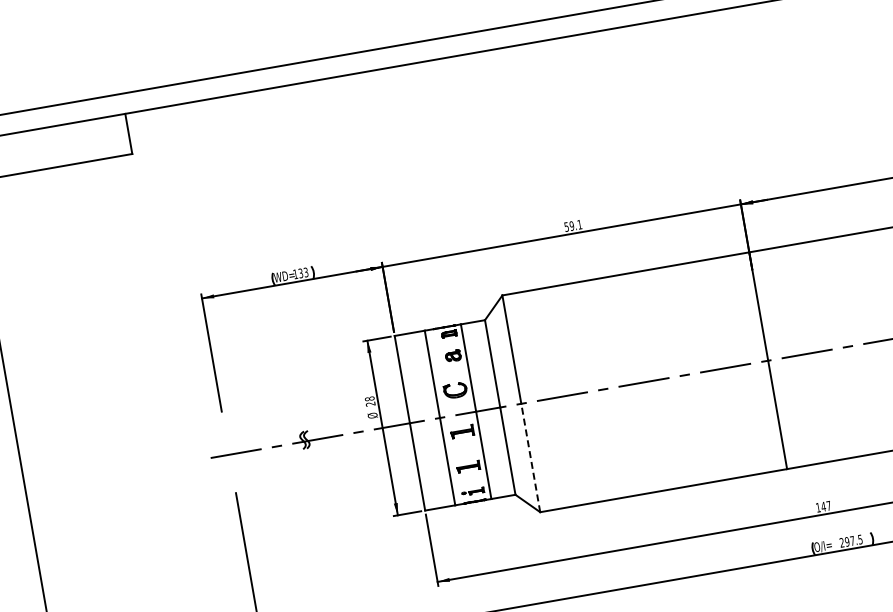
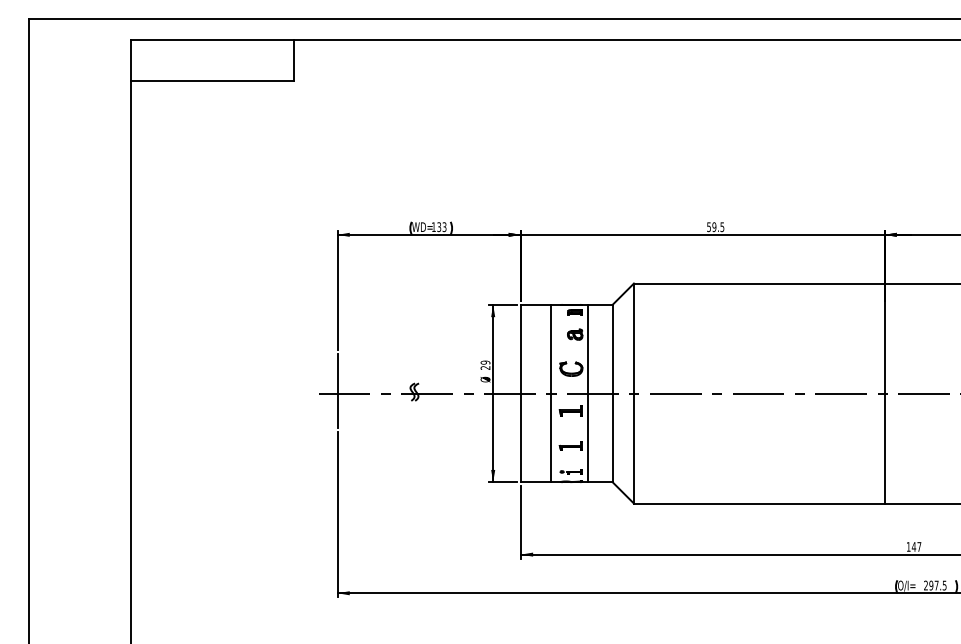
text: (579, 225) -> (722, 227), 59.1 -> 59.5
text: (369, 398) -> (485, 362), 28 -> 29
line: (228, 451) -> (337, 390), added
line: (530, 458) -> (633, 448), dashed -> solid

